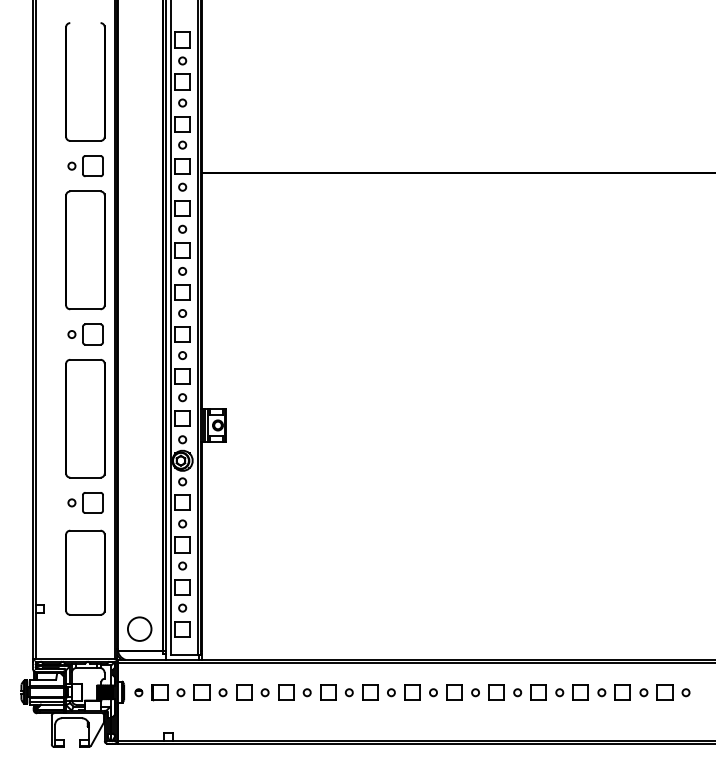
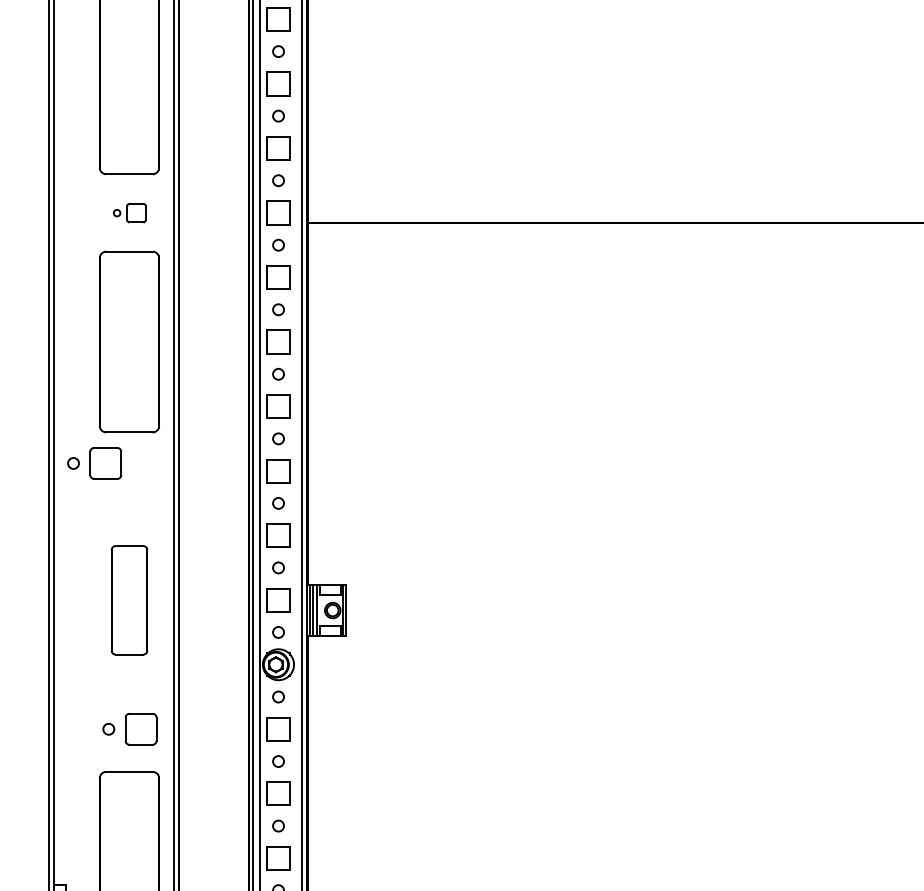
part: (85, 166) -> (129, 213), size x0.6
part: (85, 334) -> (94, 463), moved
part: (85, 418) -> (129, 599), size x0.6

